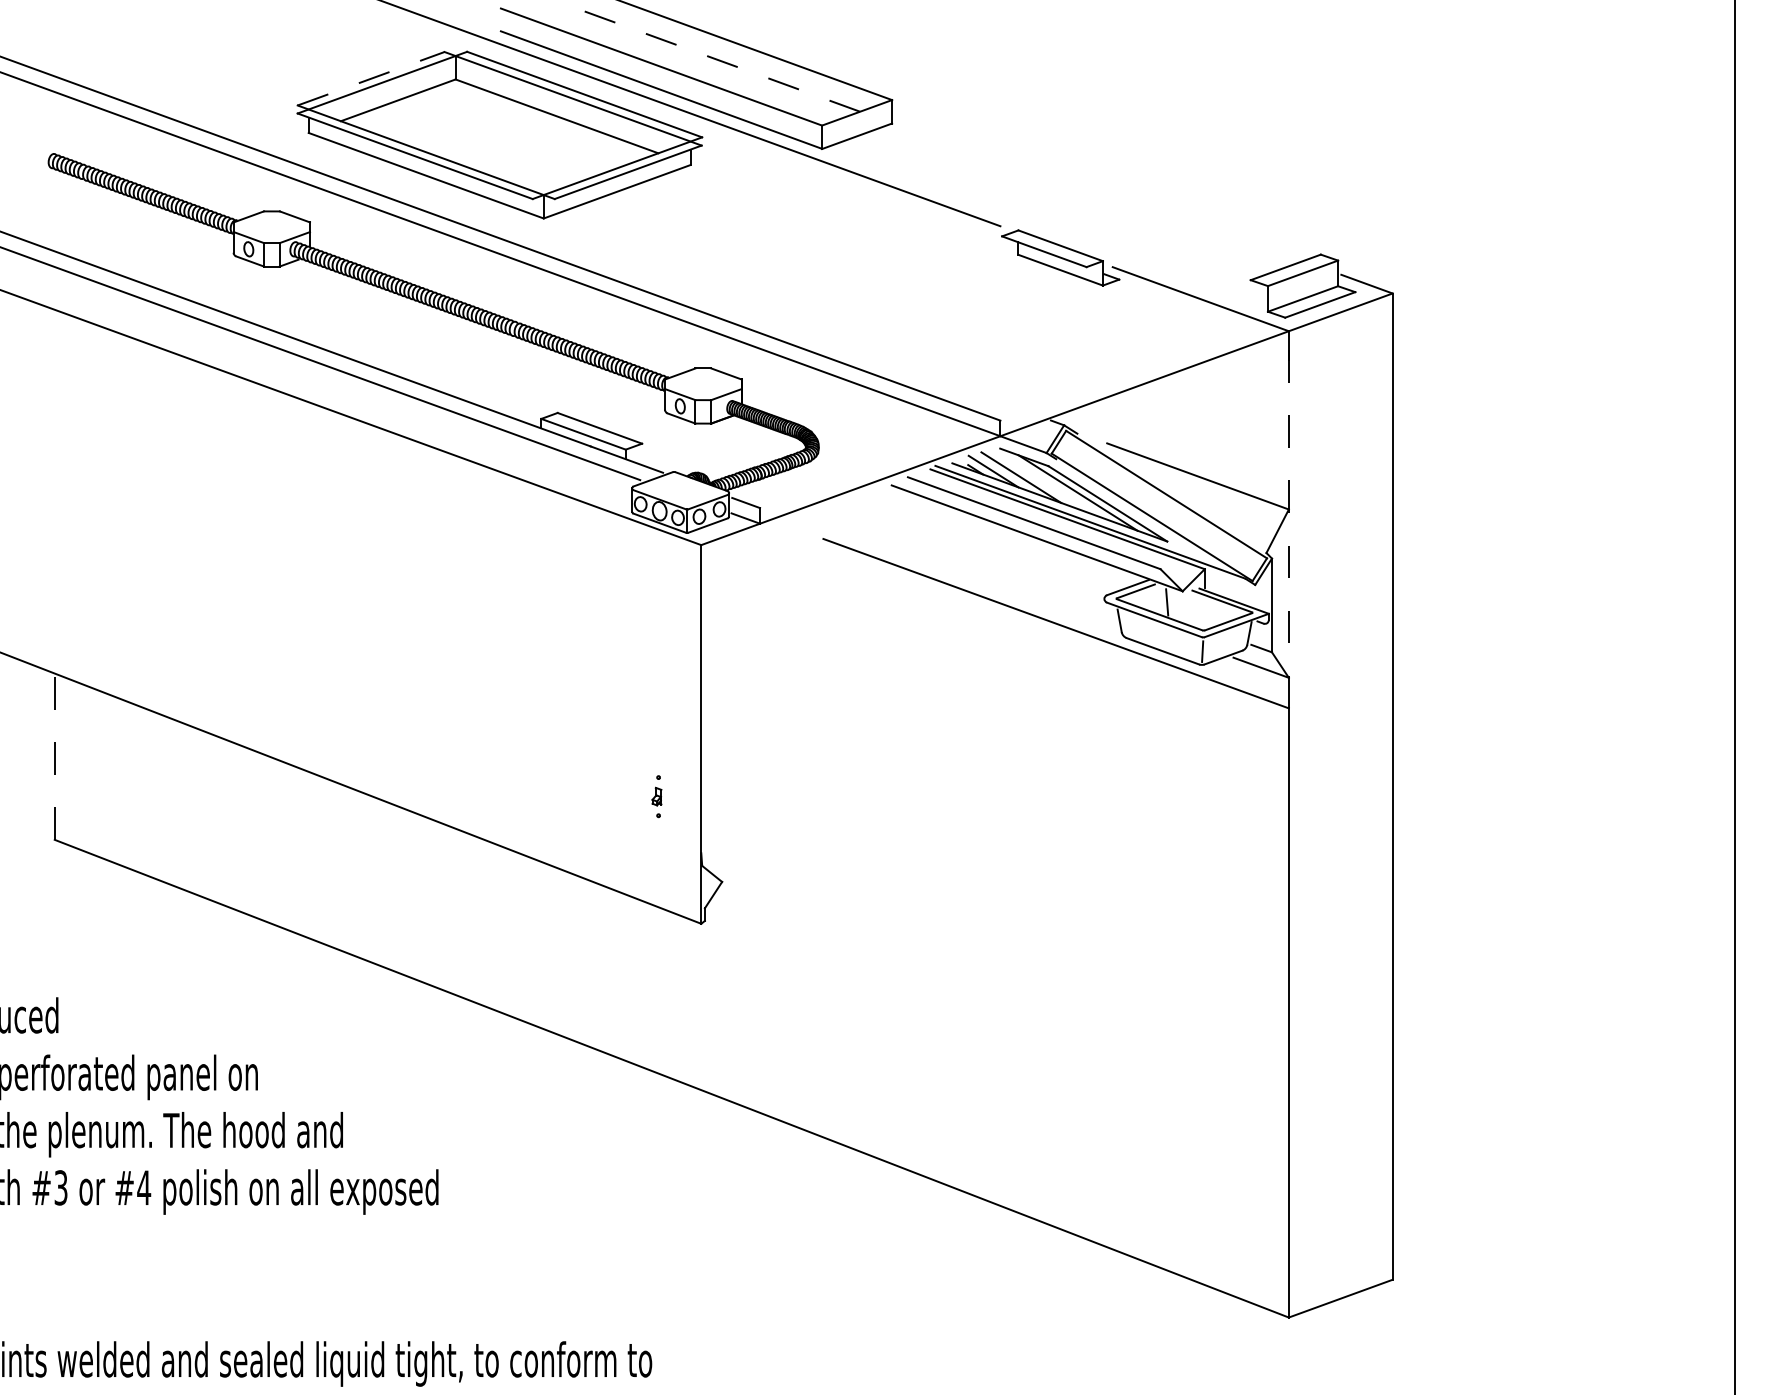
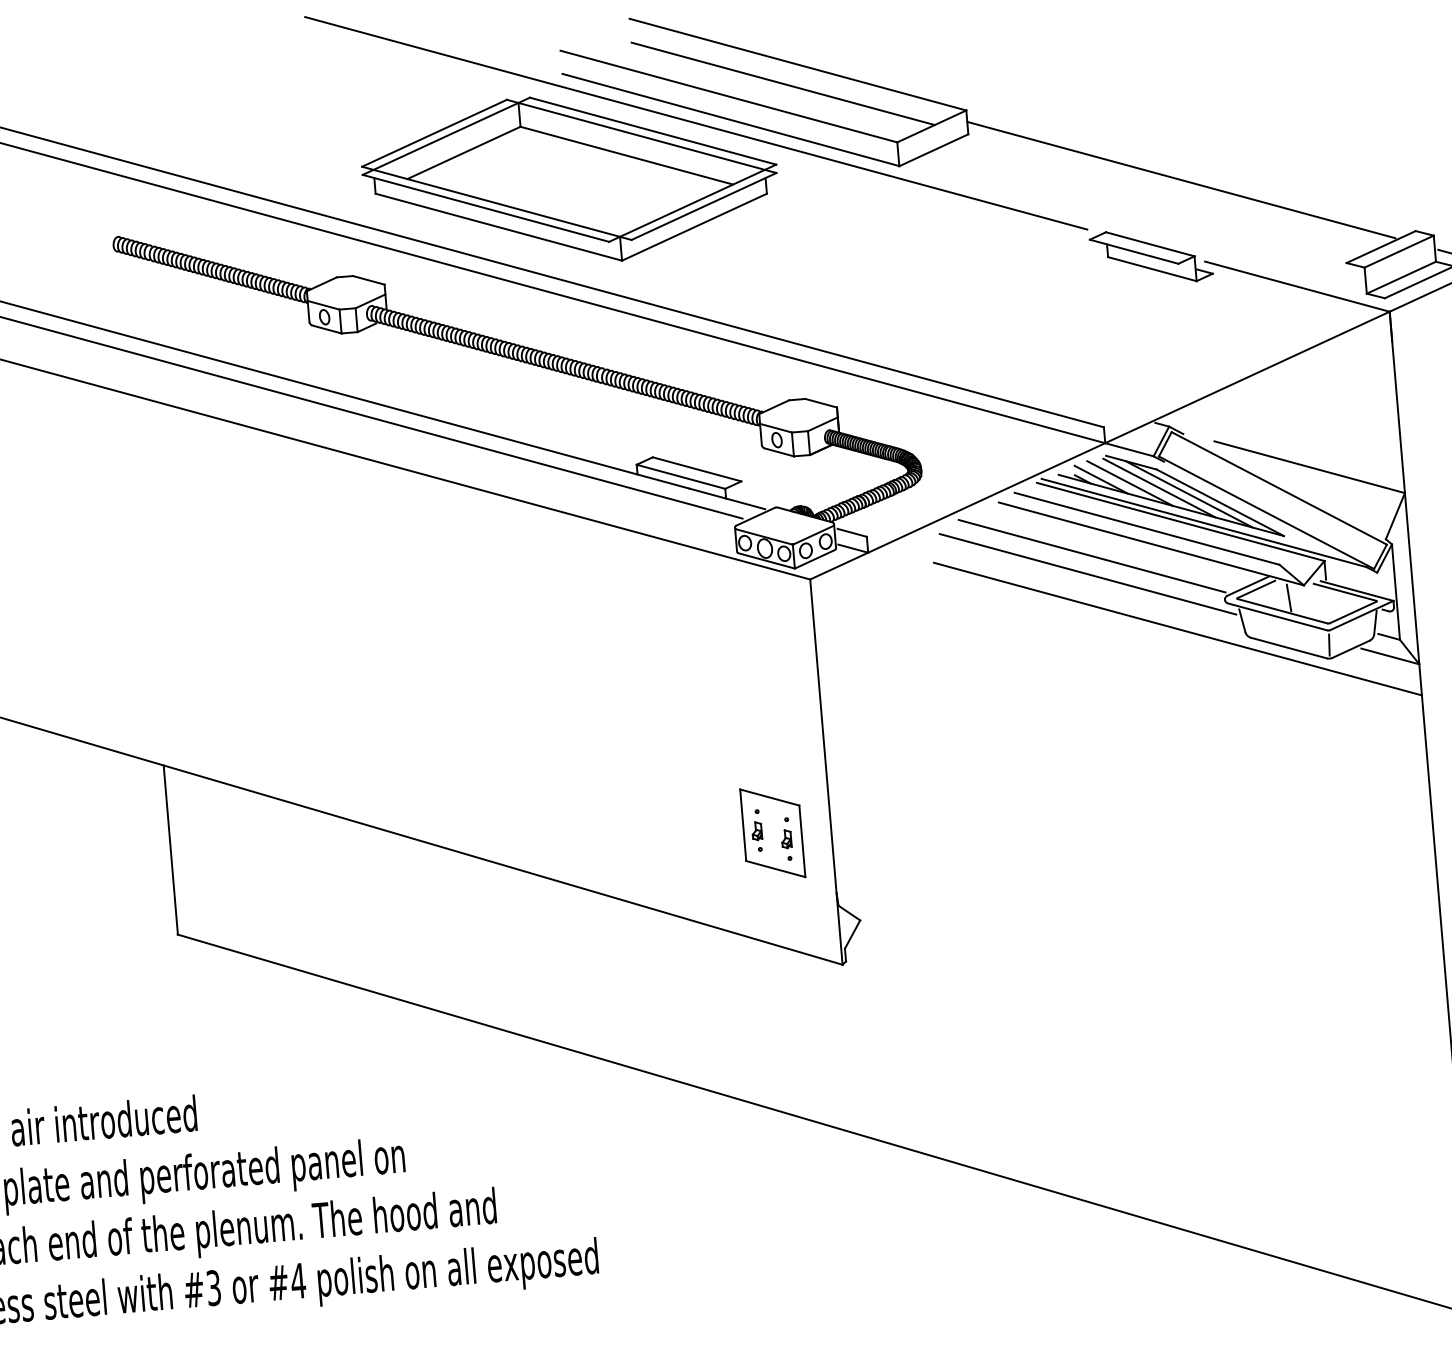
line: (715, 59) -> (783, 84), dashed -> solid
line: (371, 78) -> (434, 132), dashed -> solid
line: (1096, 185) -> (1181, 179), added
line: (1049, 484) -> (1159, 488), added
line: (1288, 519) -> (1405, 503), dashed -> solid
line: (978, 545) -> (1092, 556), added
line: (972, 562) -> (1087, 574), added
line: (54, 756) -> (170, 849), dashed -> solid
part: (643, 789) -> (772, 833), added

